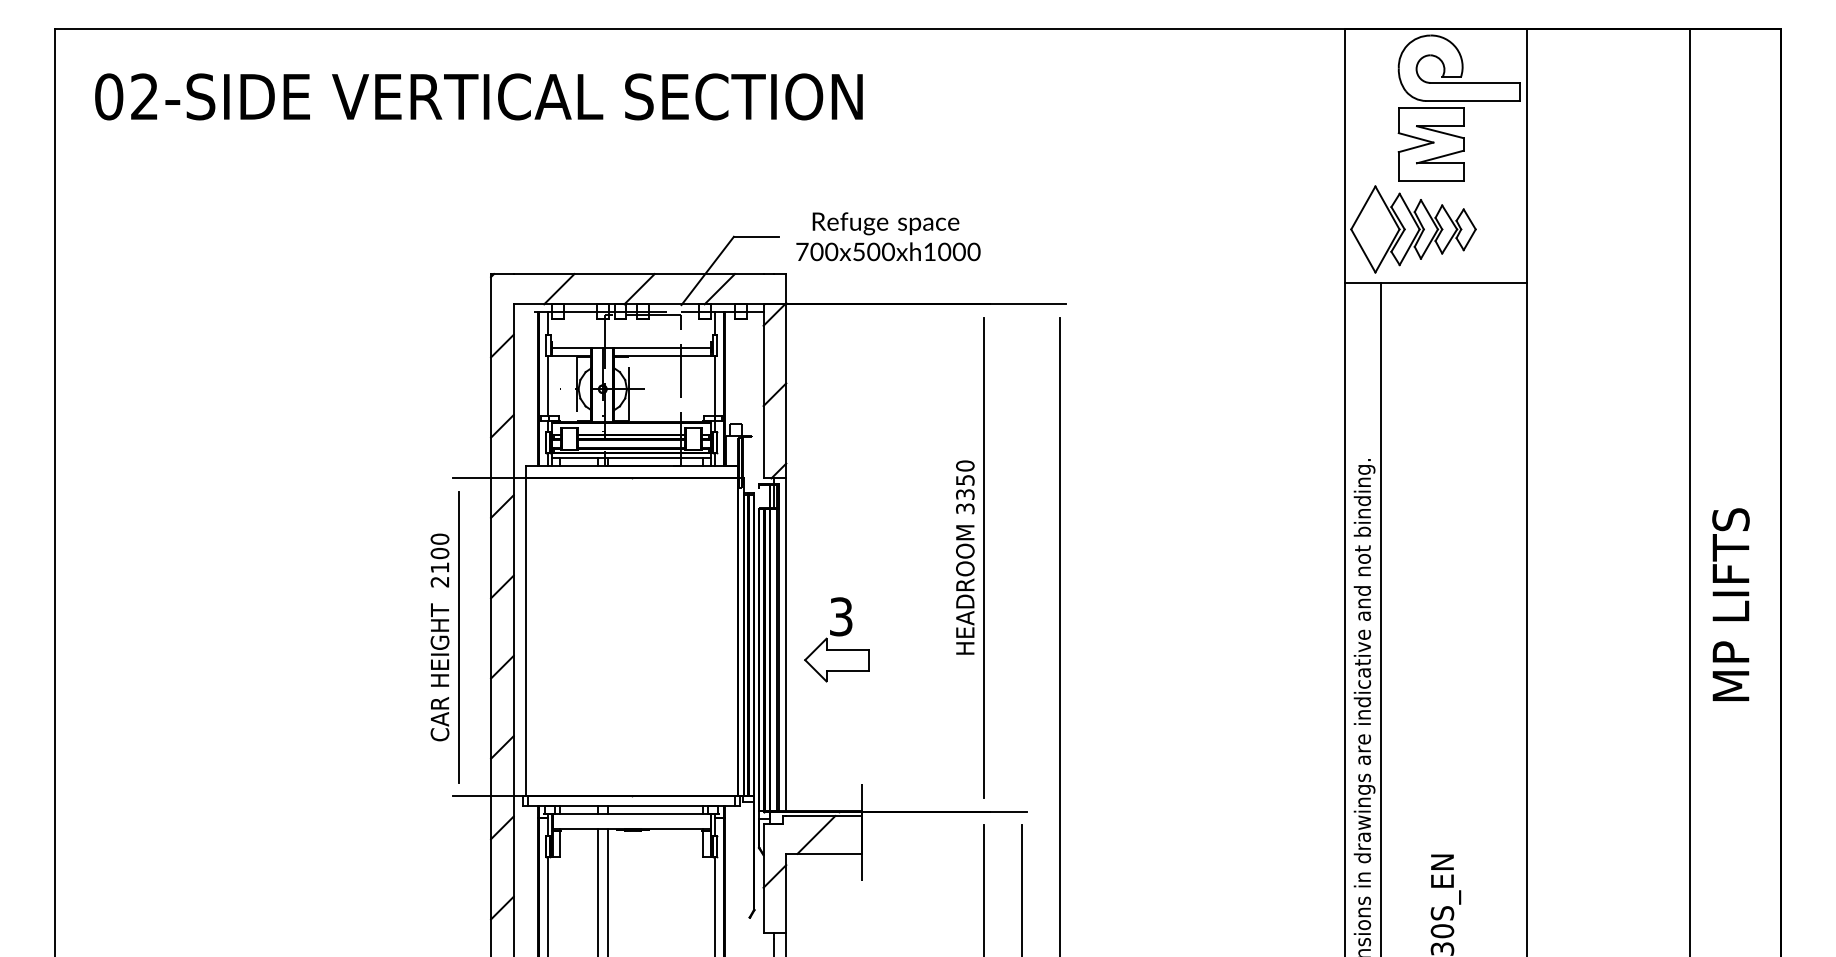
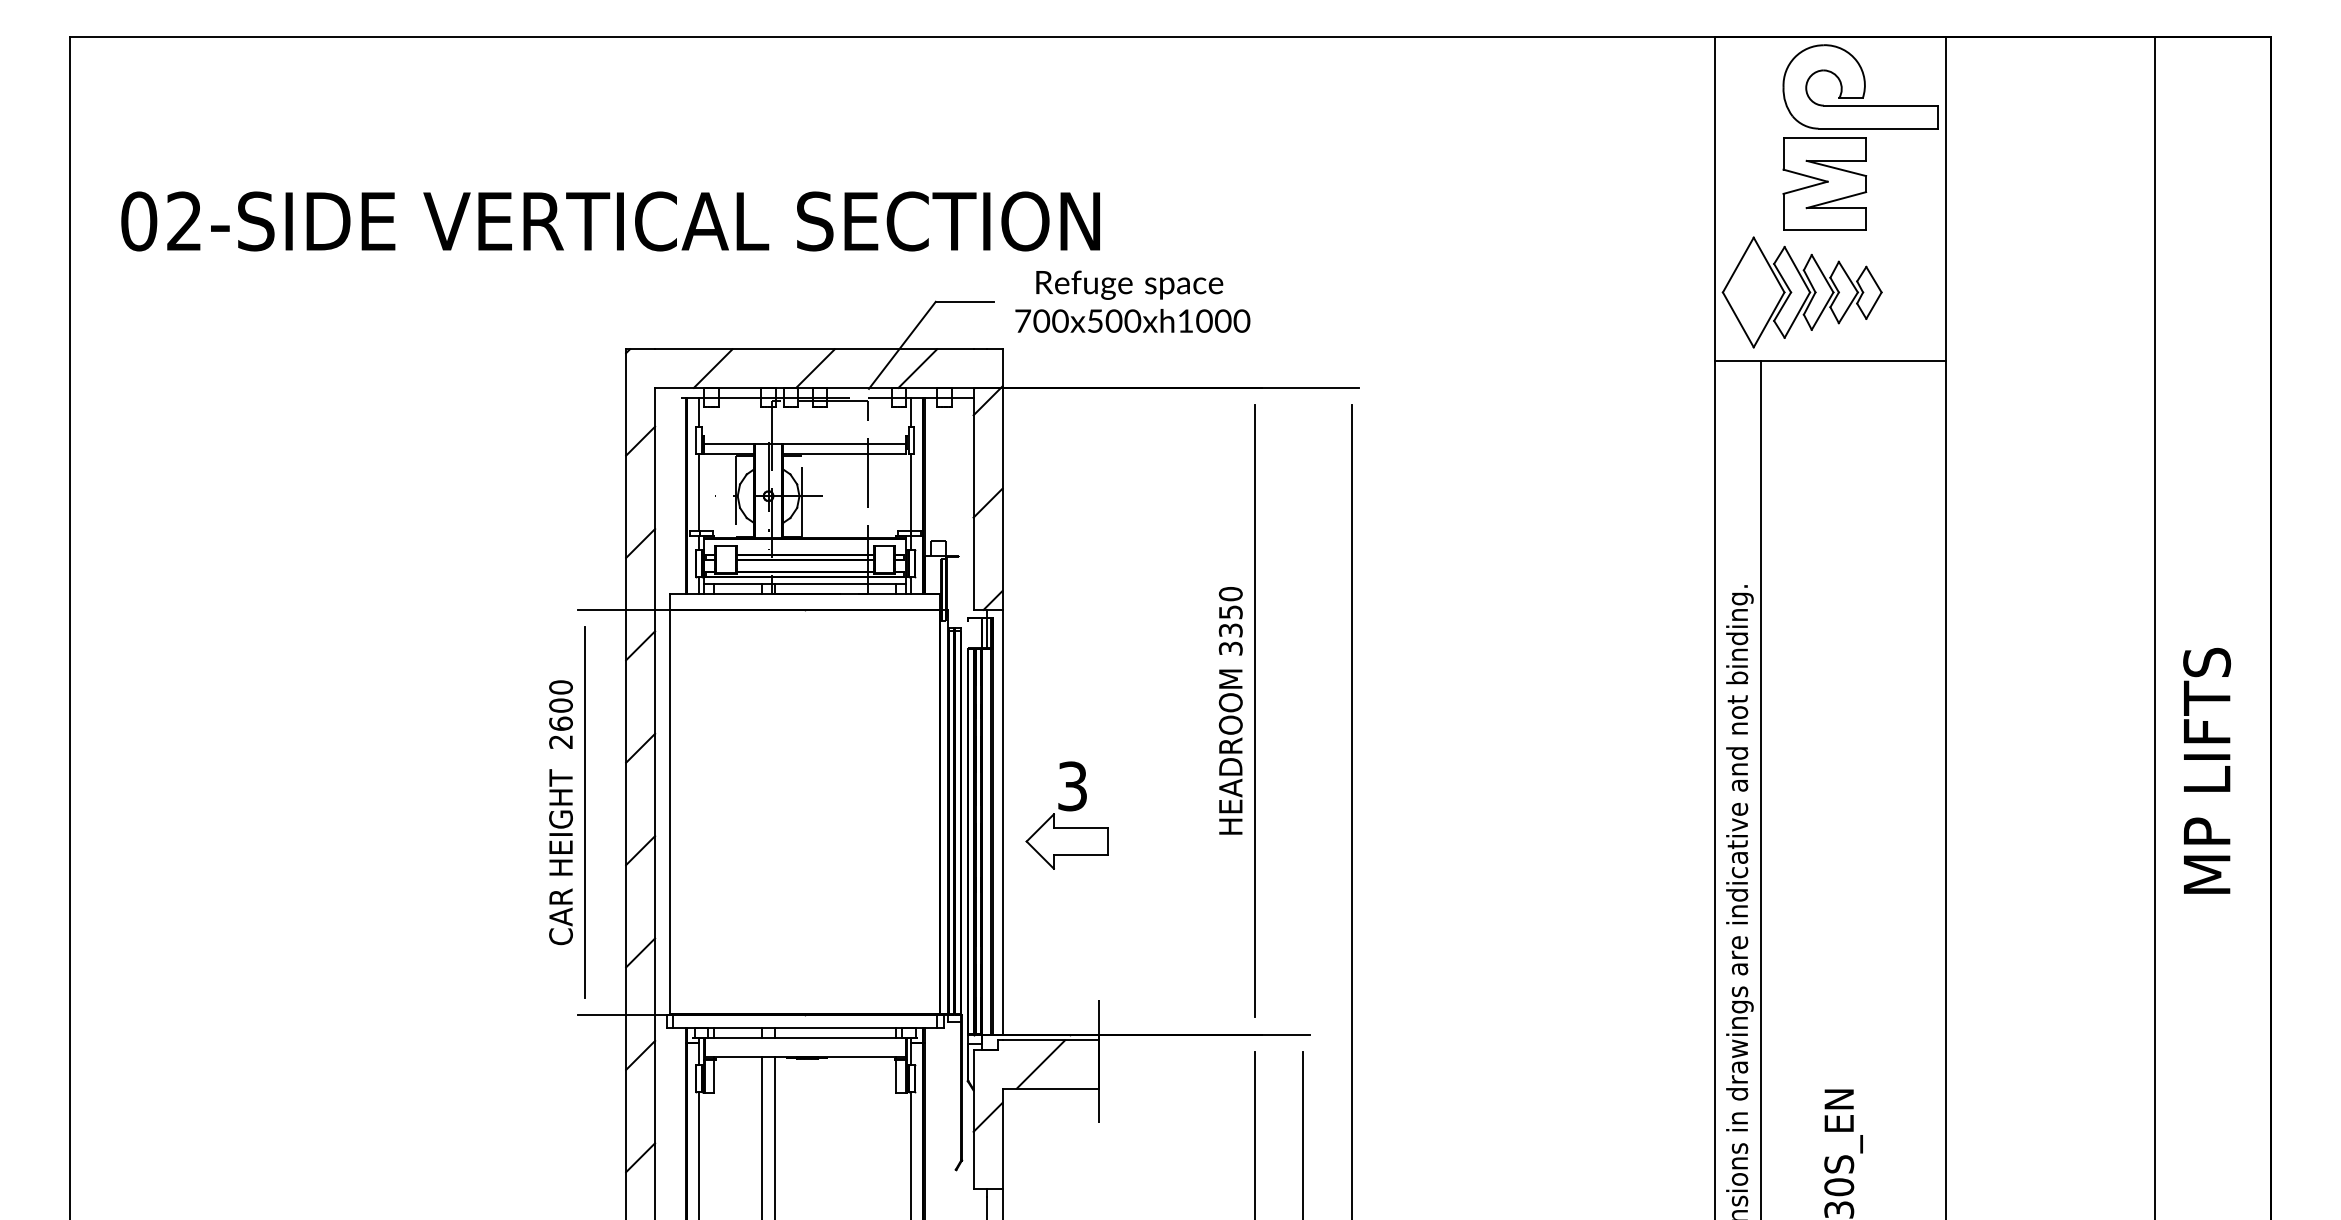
text: (478, 96) -> (610, 221), moved
text: (439, 567) -> (560, 723), 2100 -> 2600

